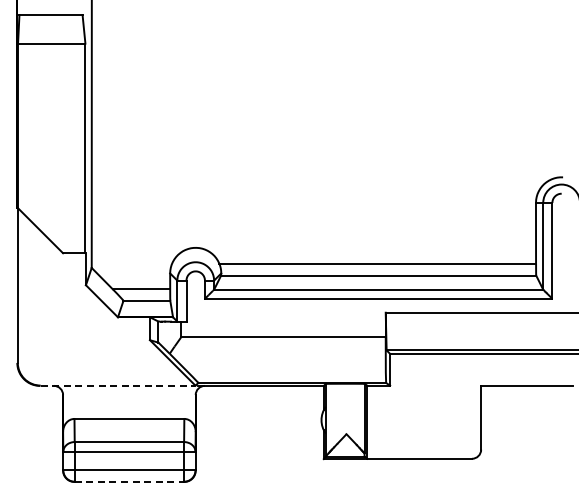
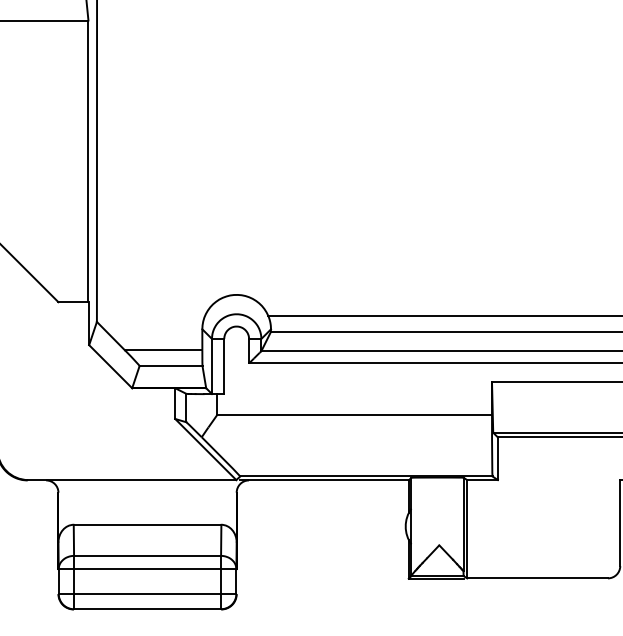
line: (118, 385) -> (132, 479), dashed -> solid
line: (129, 481) -> (147, 608), dashed -> solid

